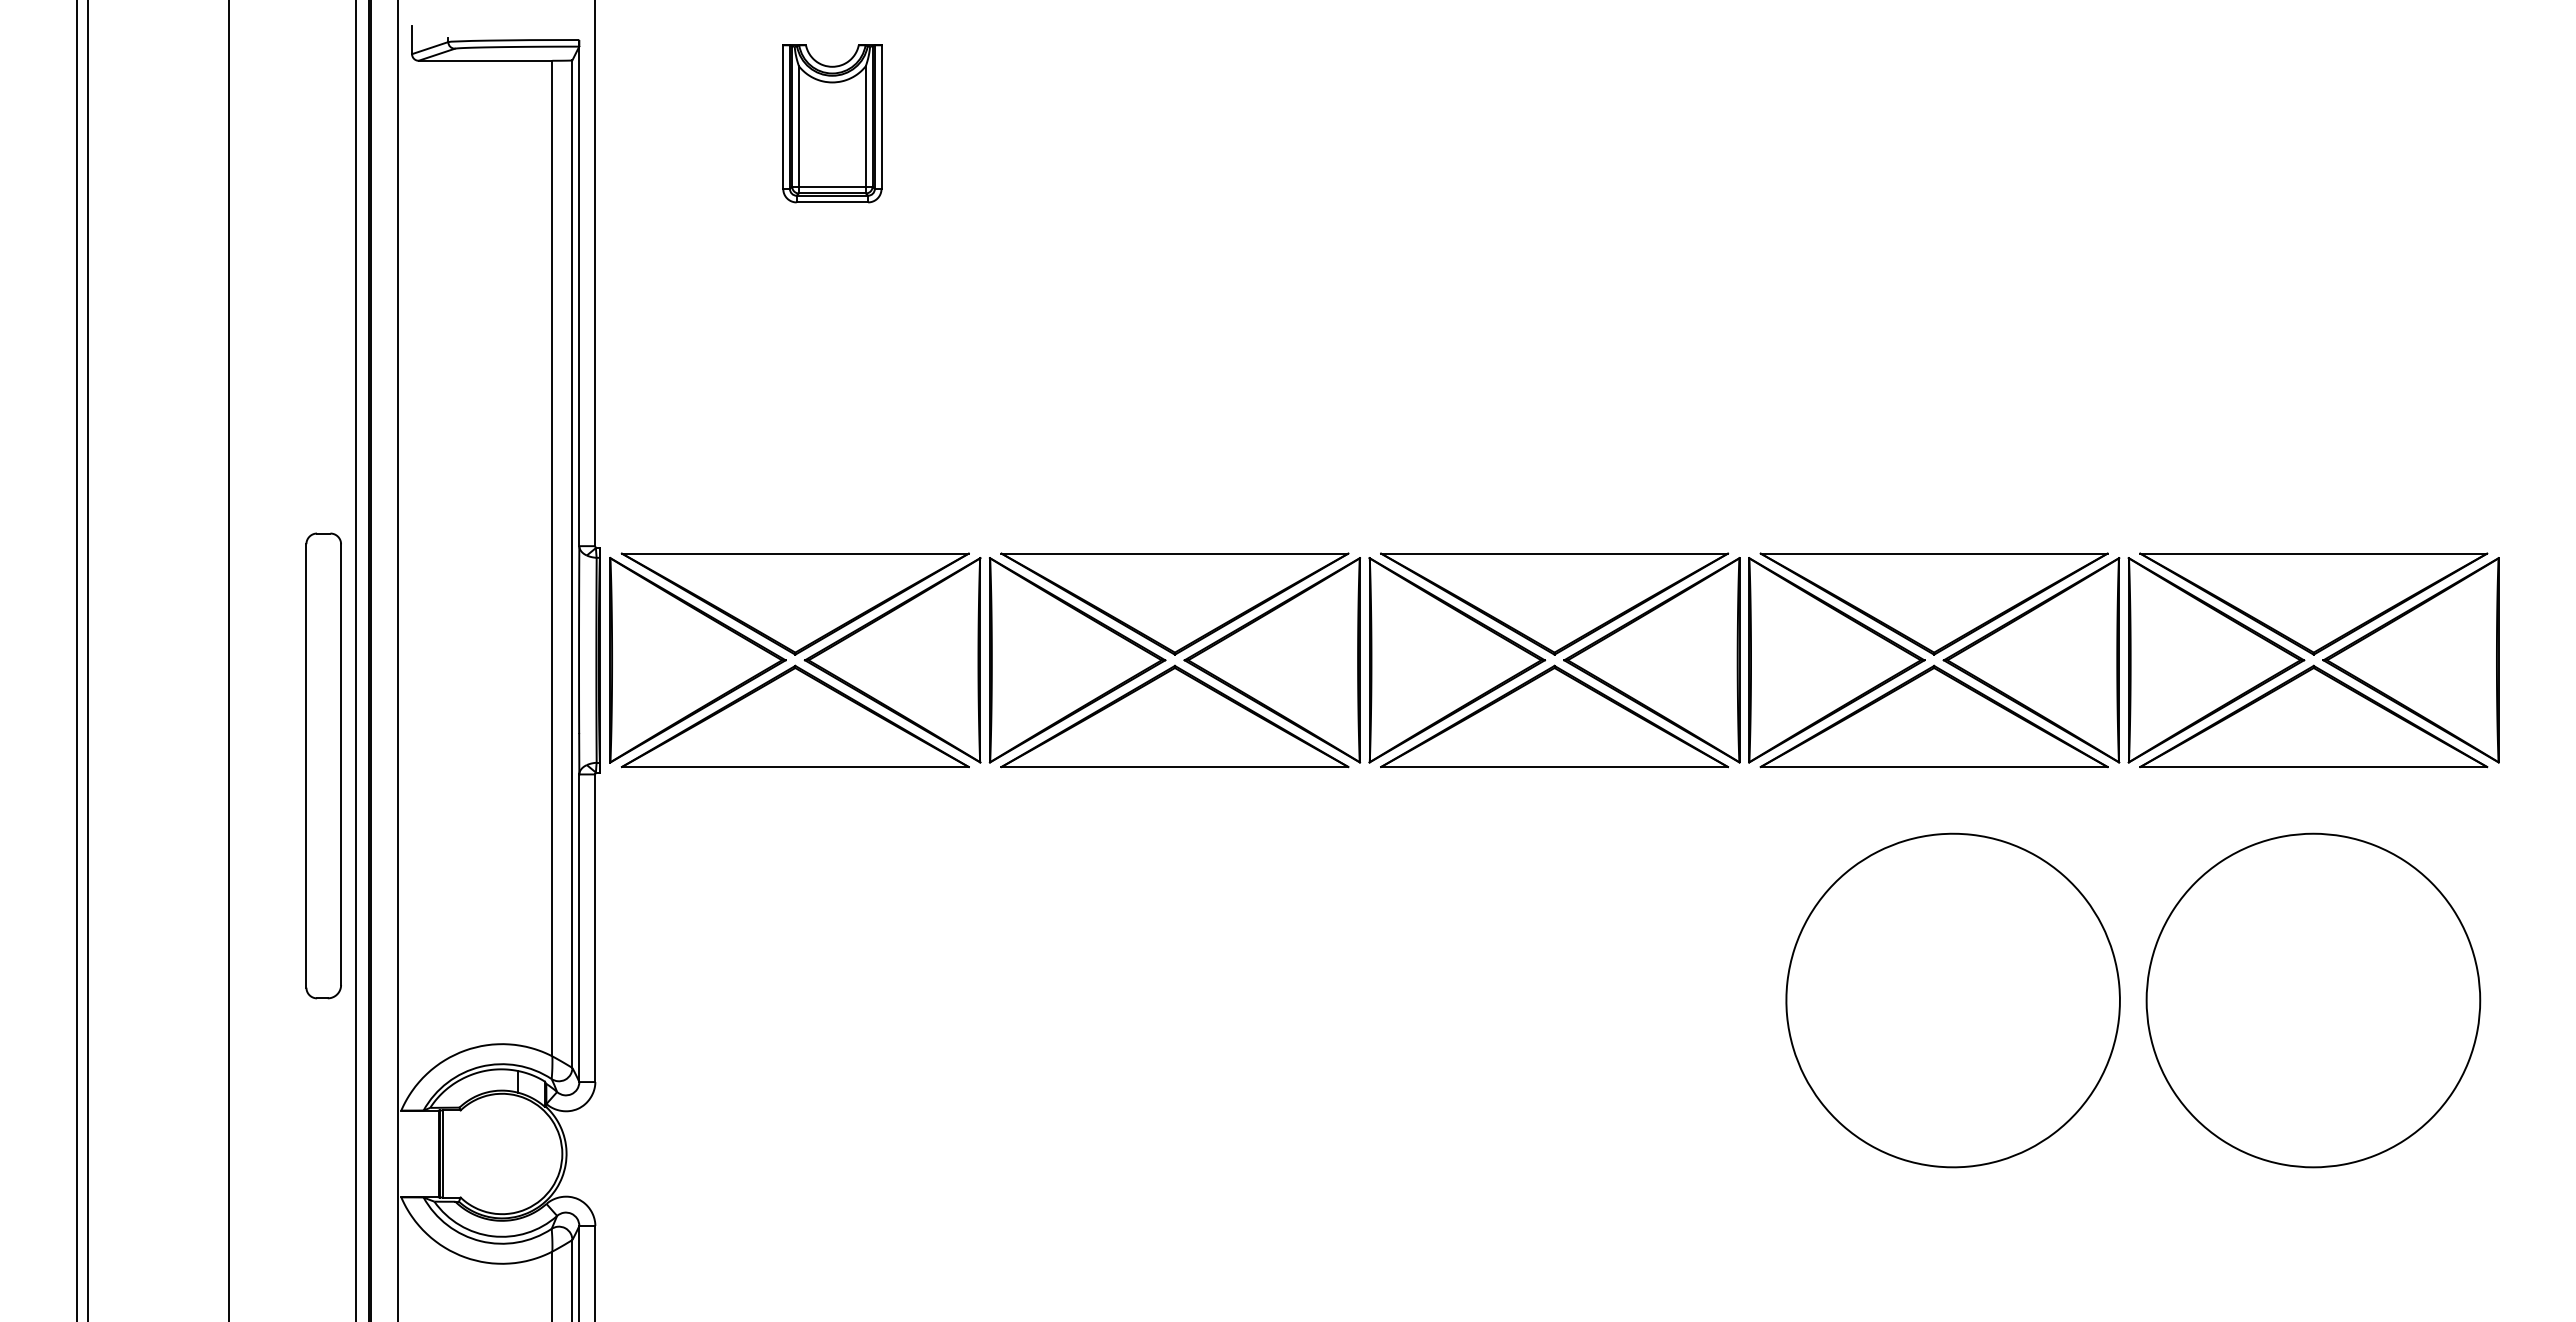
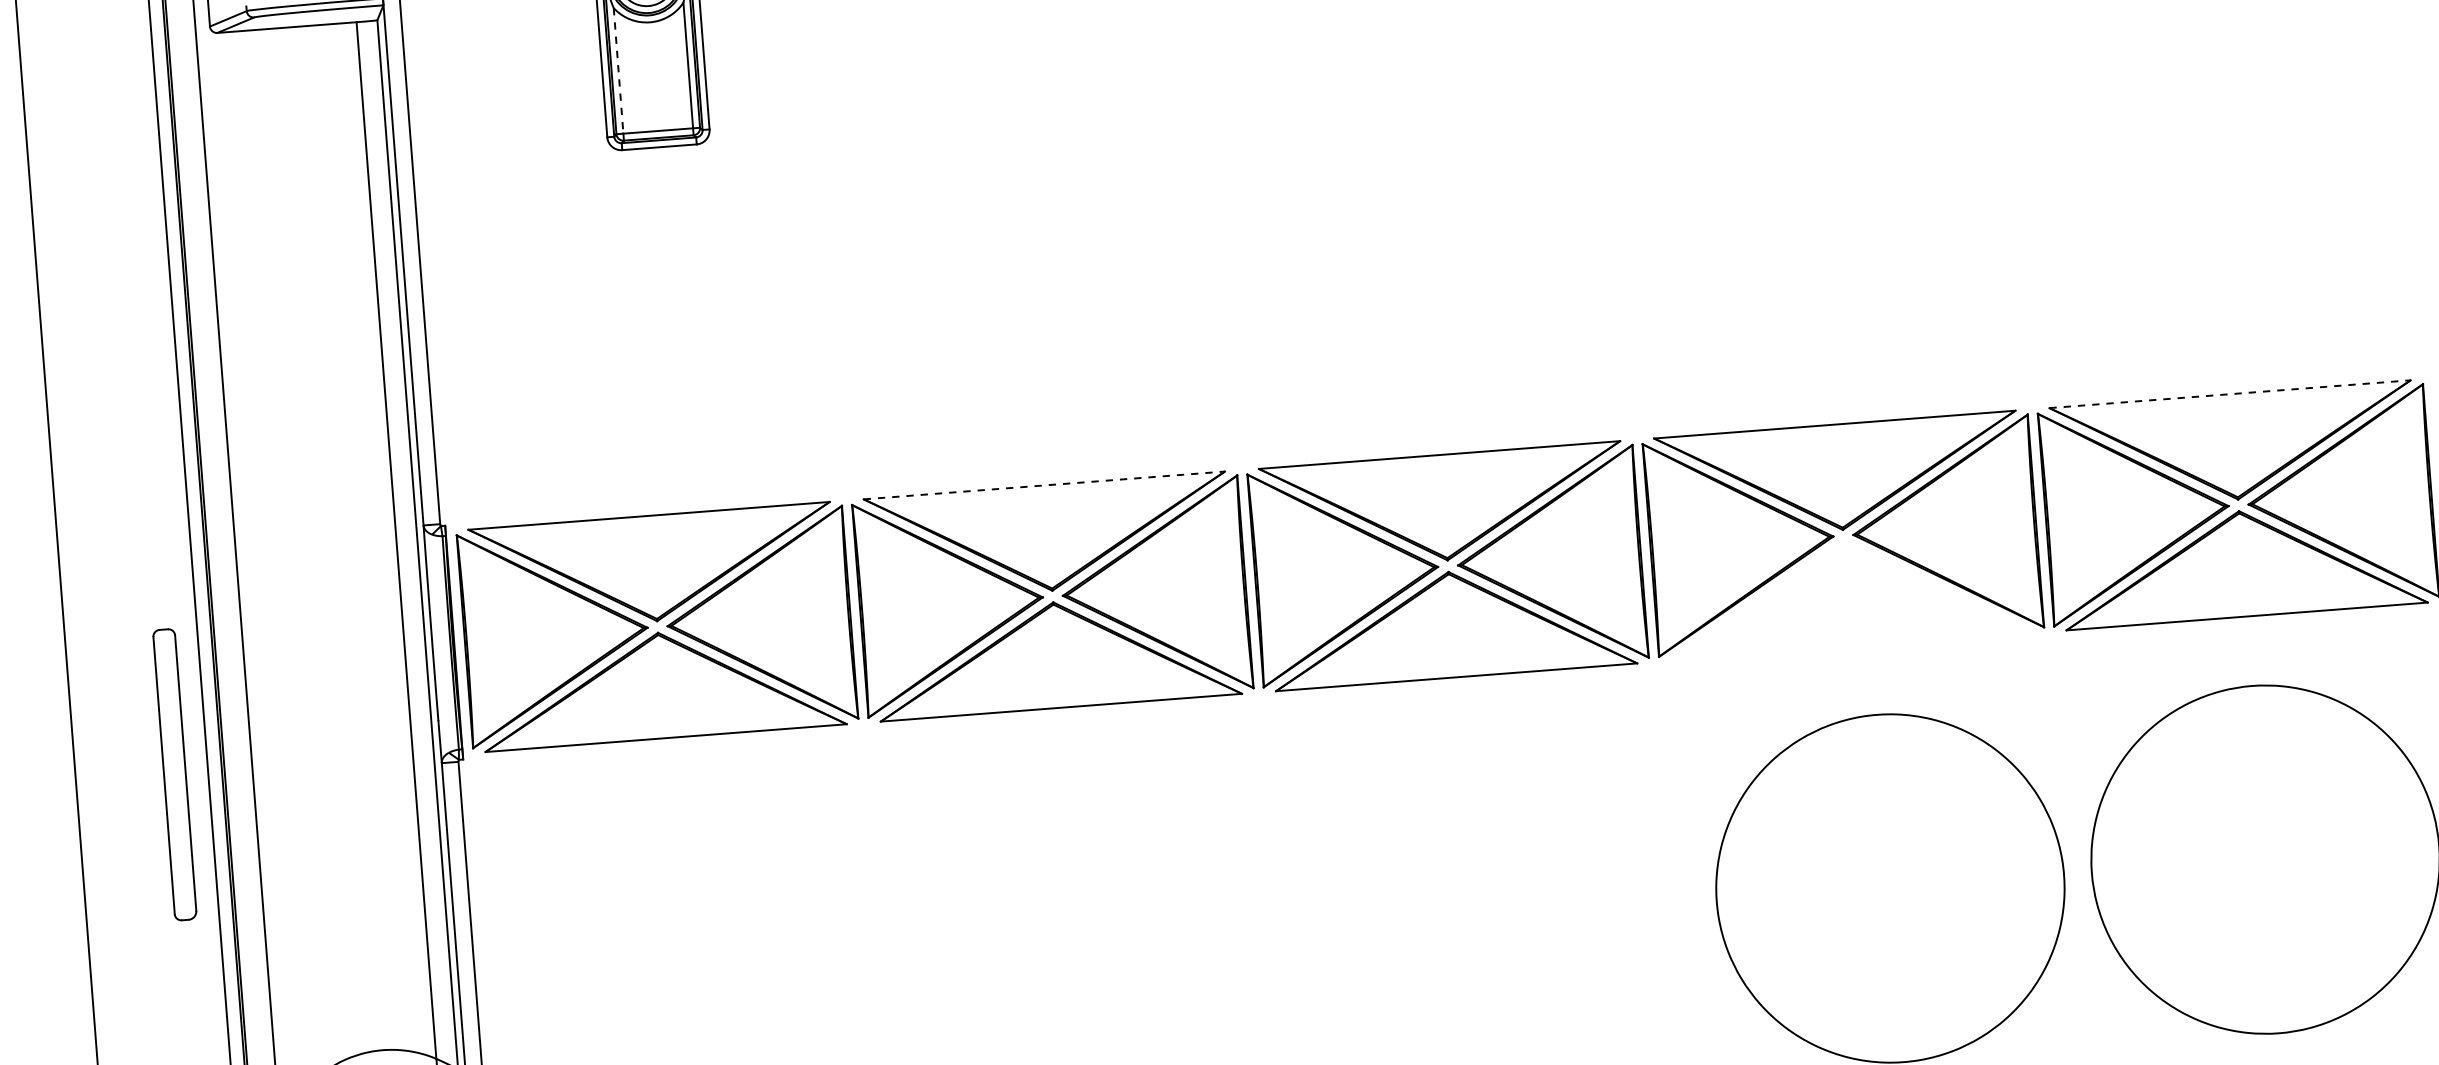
line: (798, 126) -> (618, 70), solid -> dashed
line: (1175, 553) -> (1044, 485), solid -> dashed
line: (2314, 553) -> (2230, 394), solid -> dashed
part: (1933, 716) -> (1847, 594), removed
part: (323, 765) -> (174, 774), size x0.6

